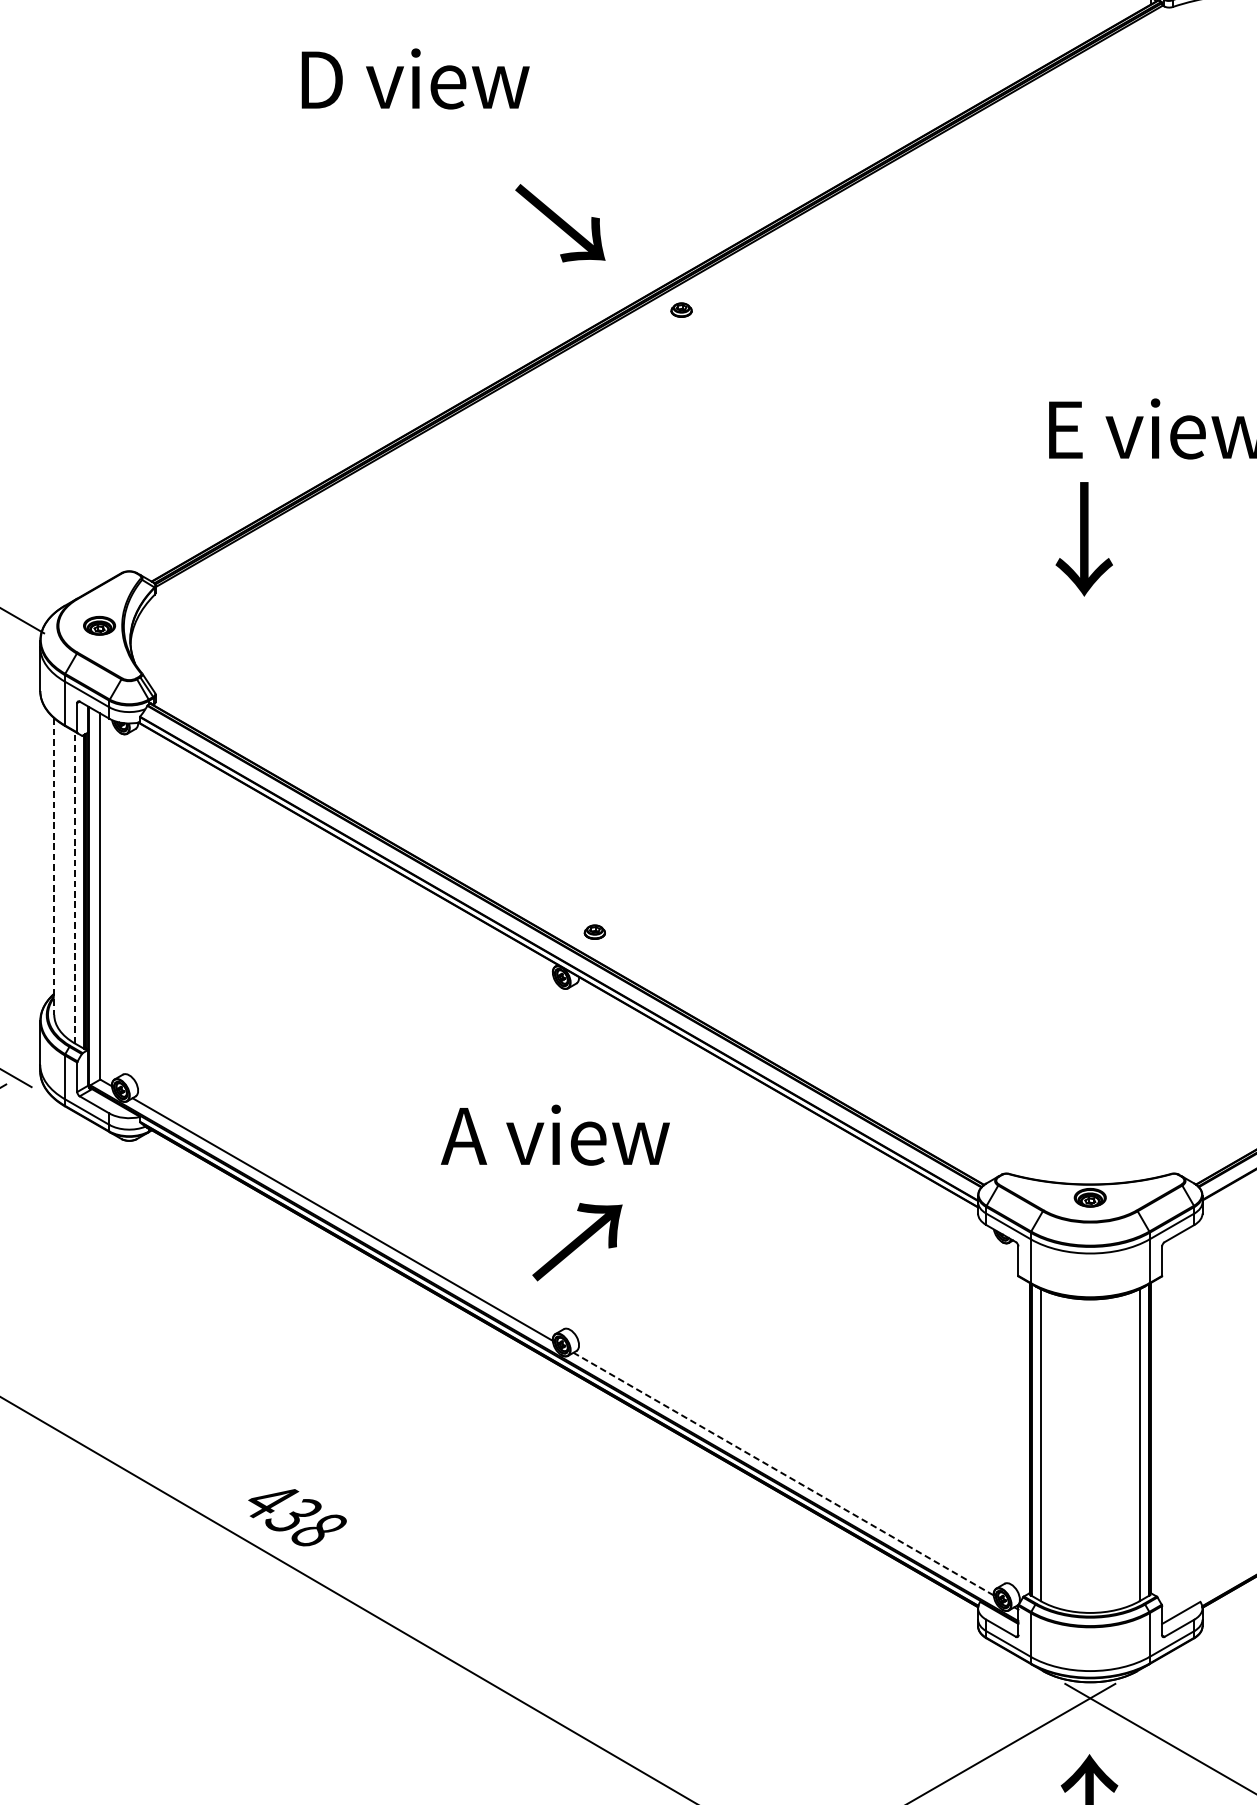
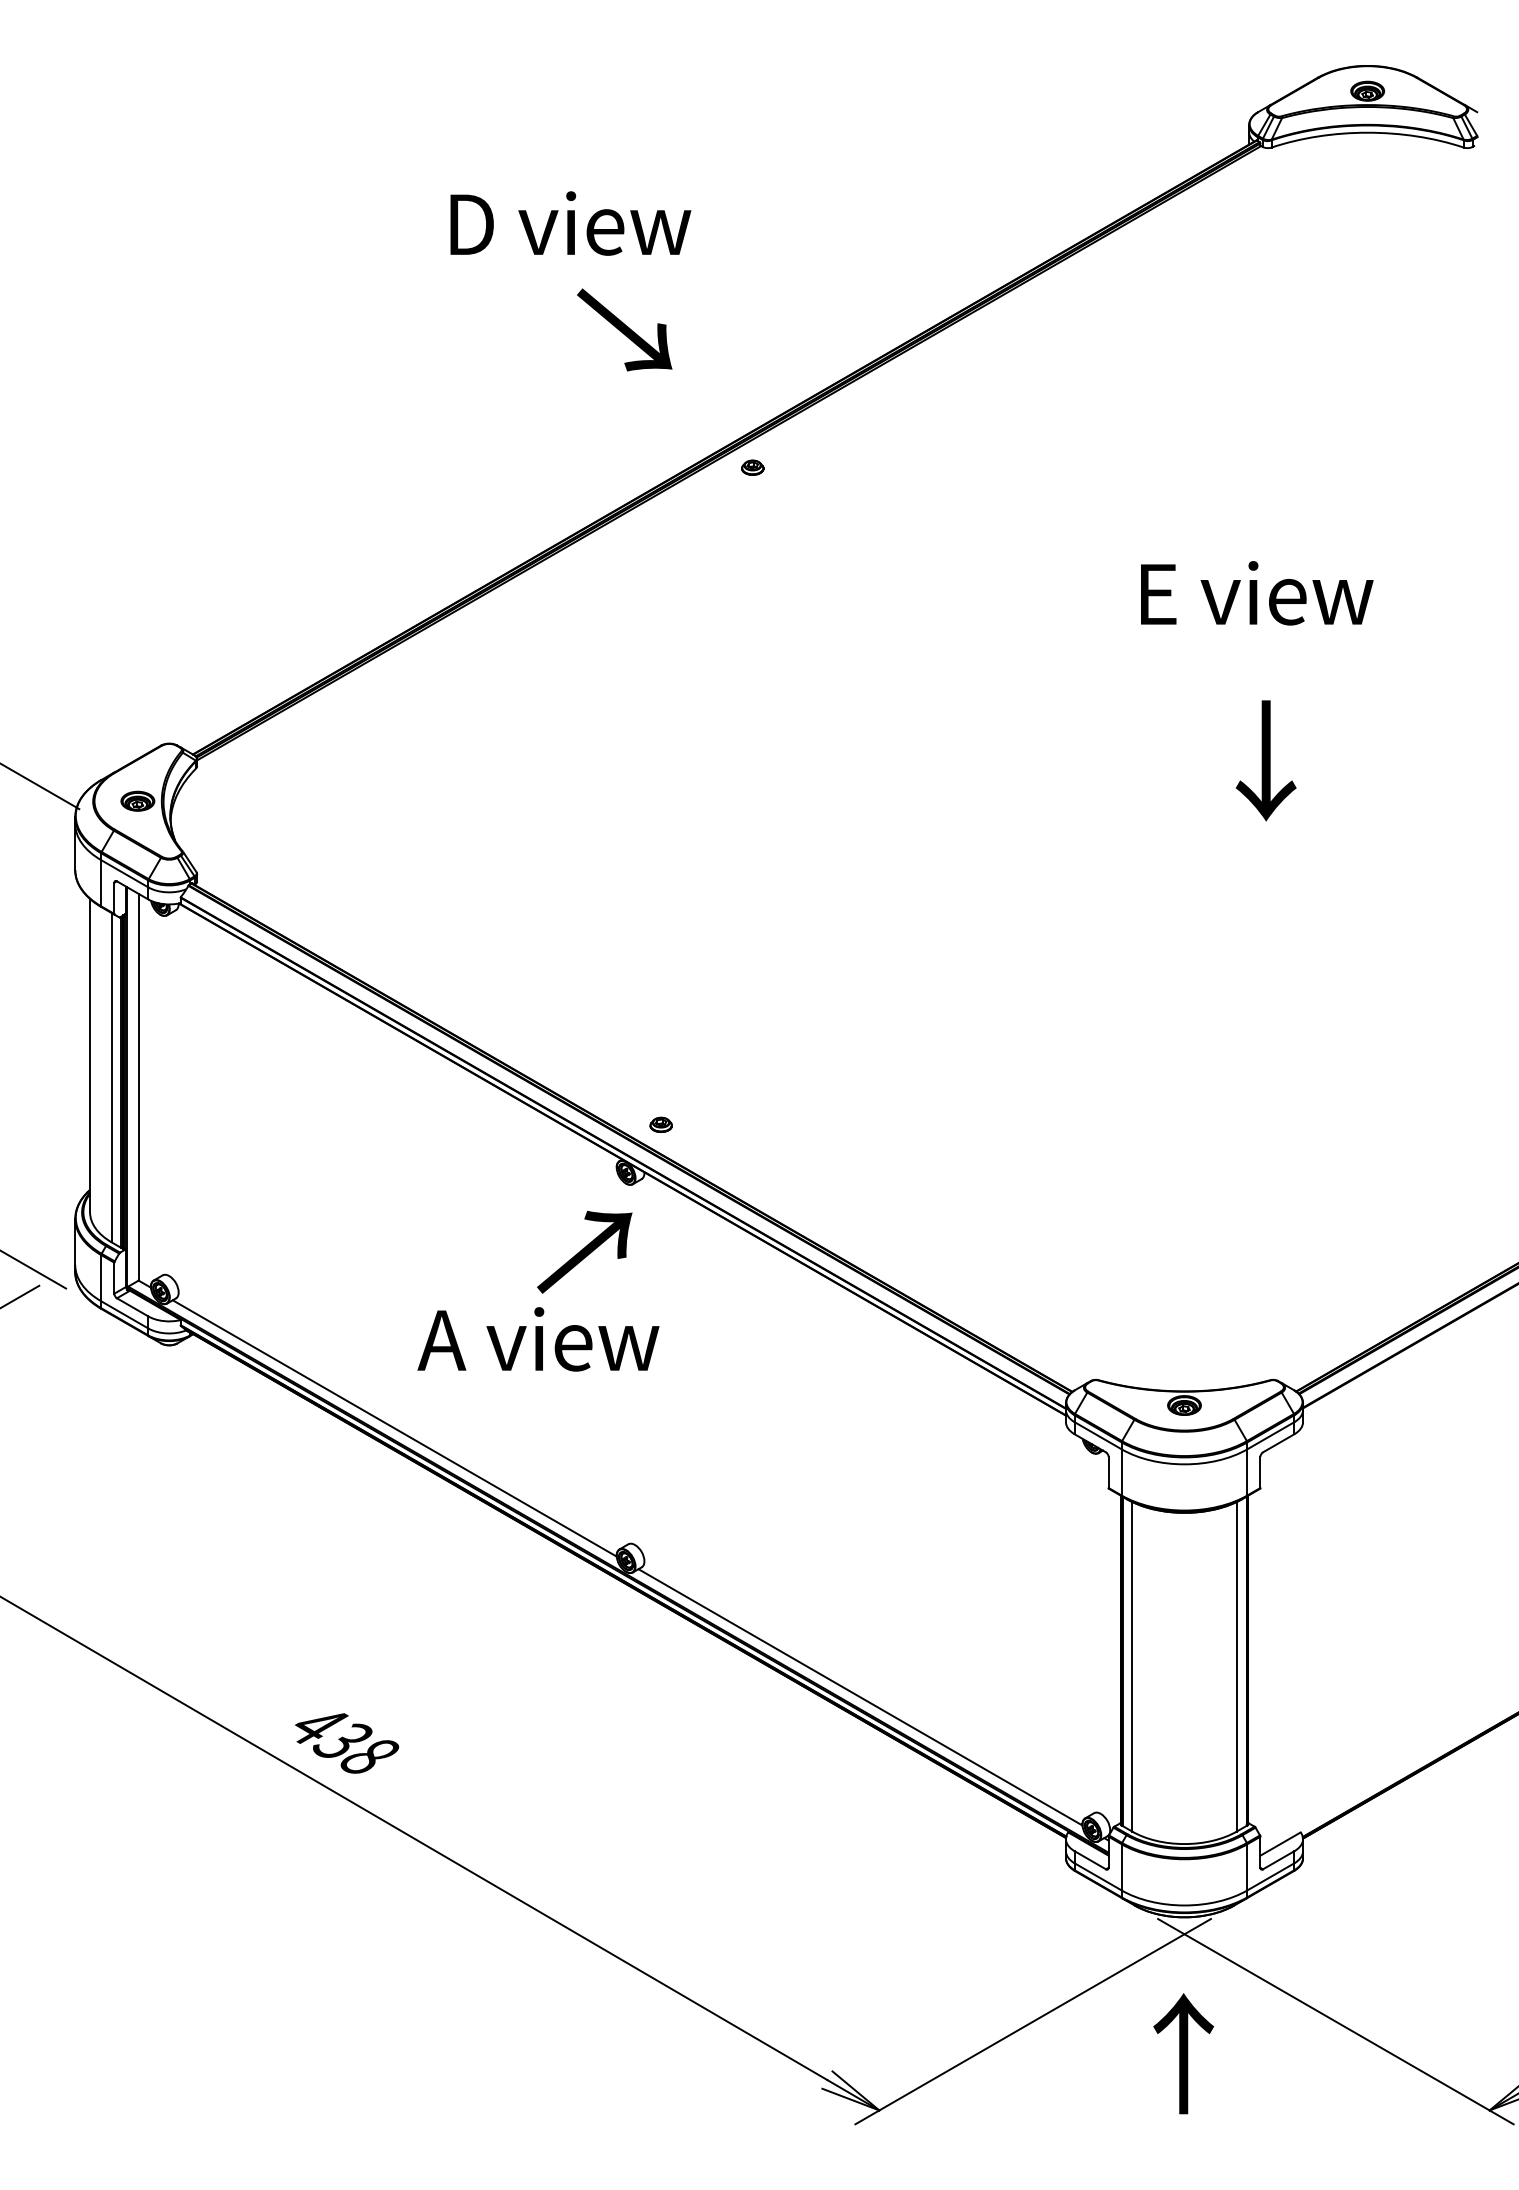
text: (415, 78) -> (570, 223), moved
text: (560, 222) -> (624, 329), moved
text: (1084, 538) -> (1266, 760), moved
line: (54, 866) -> (90, 1055), dashed -> solid
line: (74, 887) -> (111, 1077), dashed -> solid
text: (555, 1135) -> (538, 1339), moved
text: (577, 1241) -> (584, 1251), moved
line: (783, 1474) -> (860, 1697), dashed -> solid

